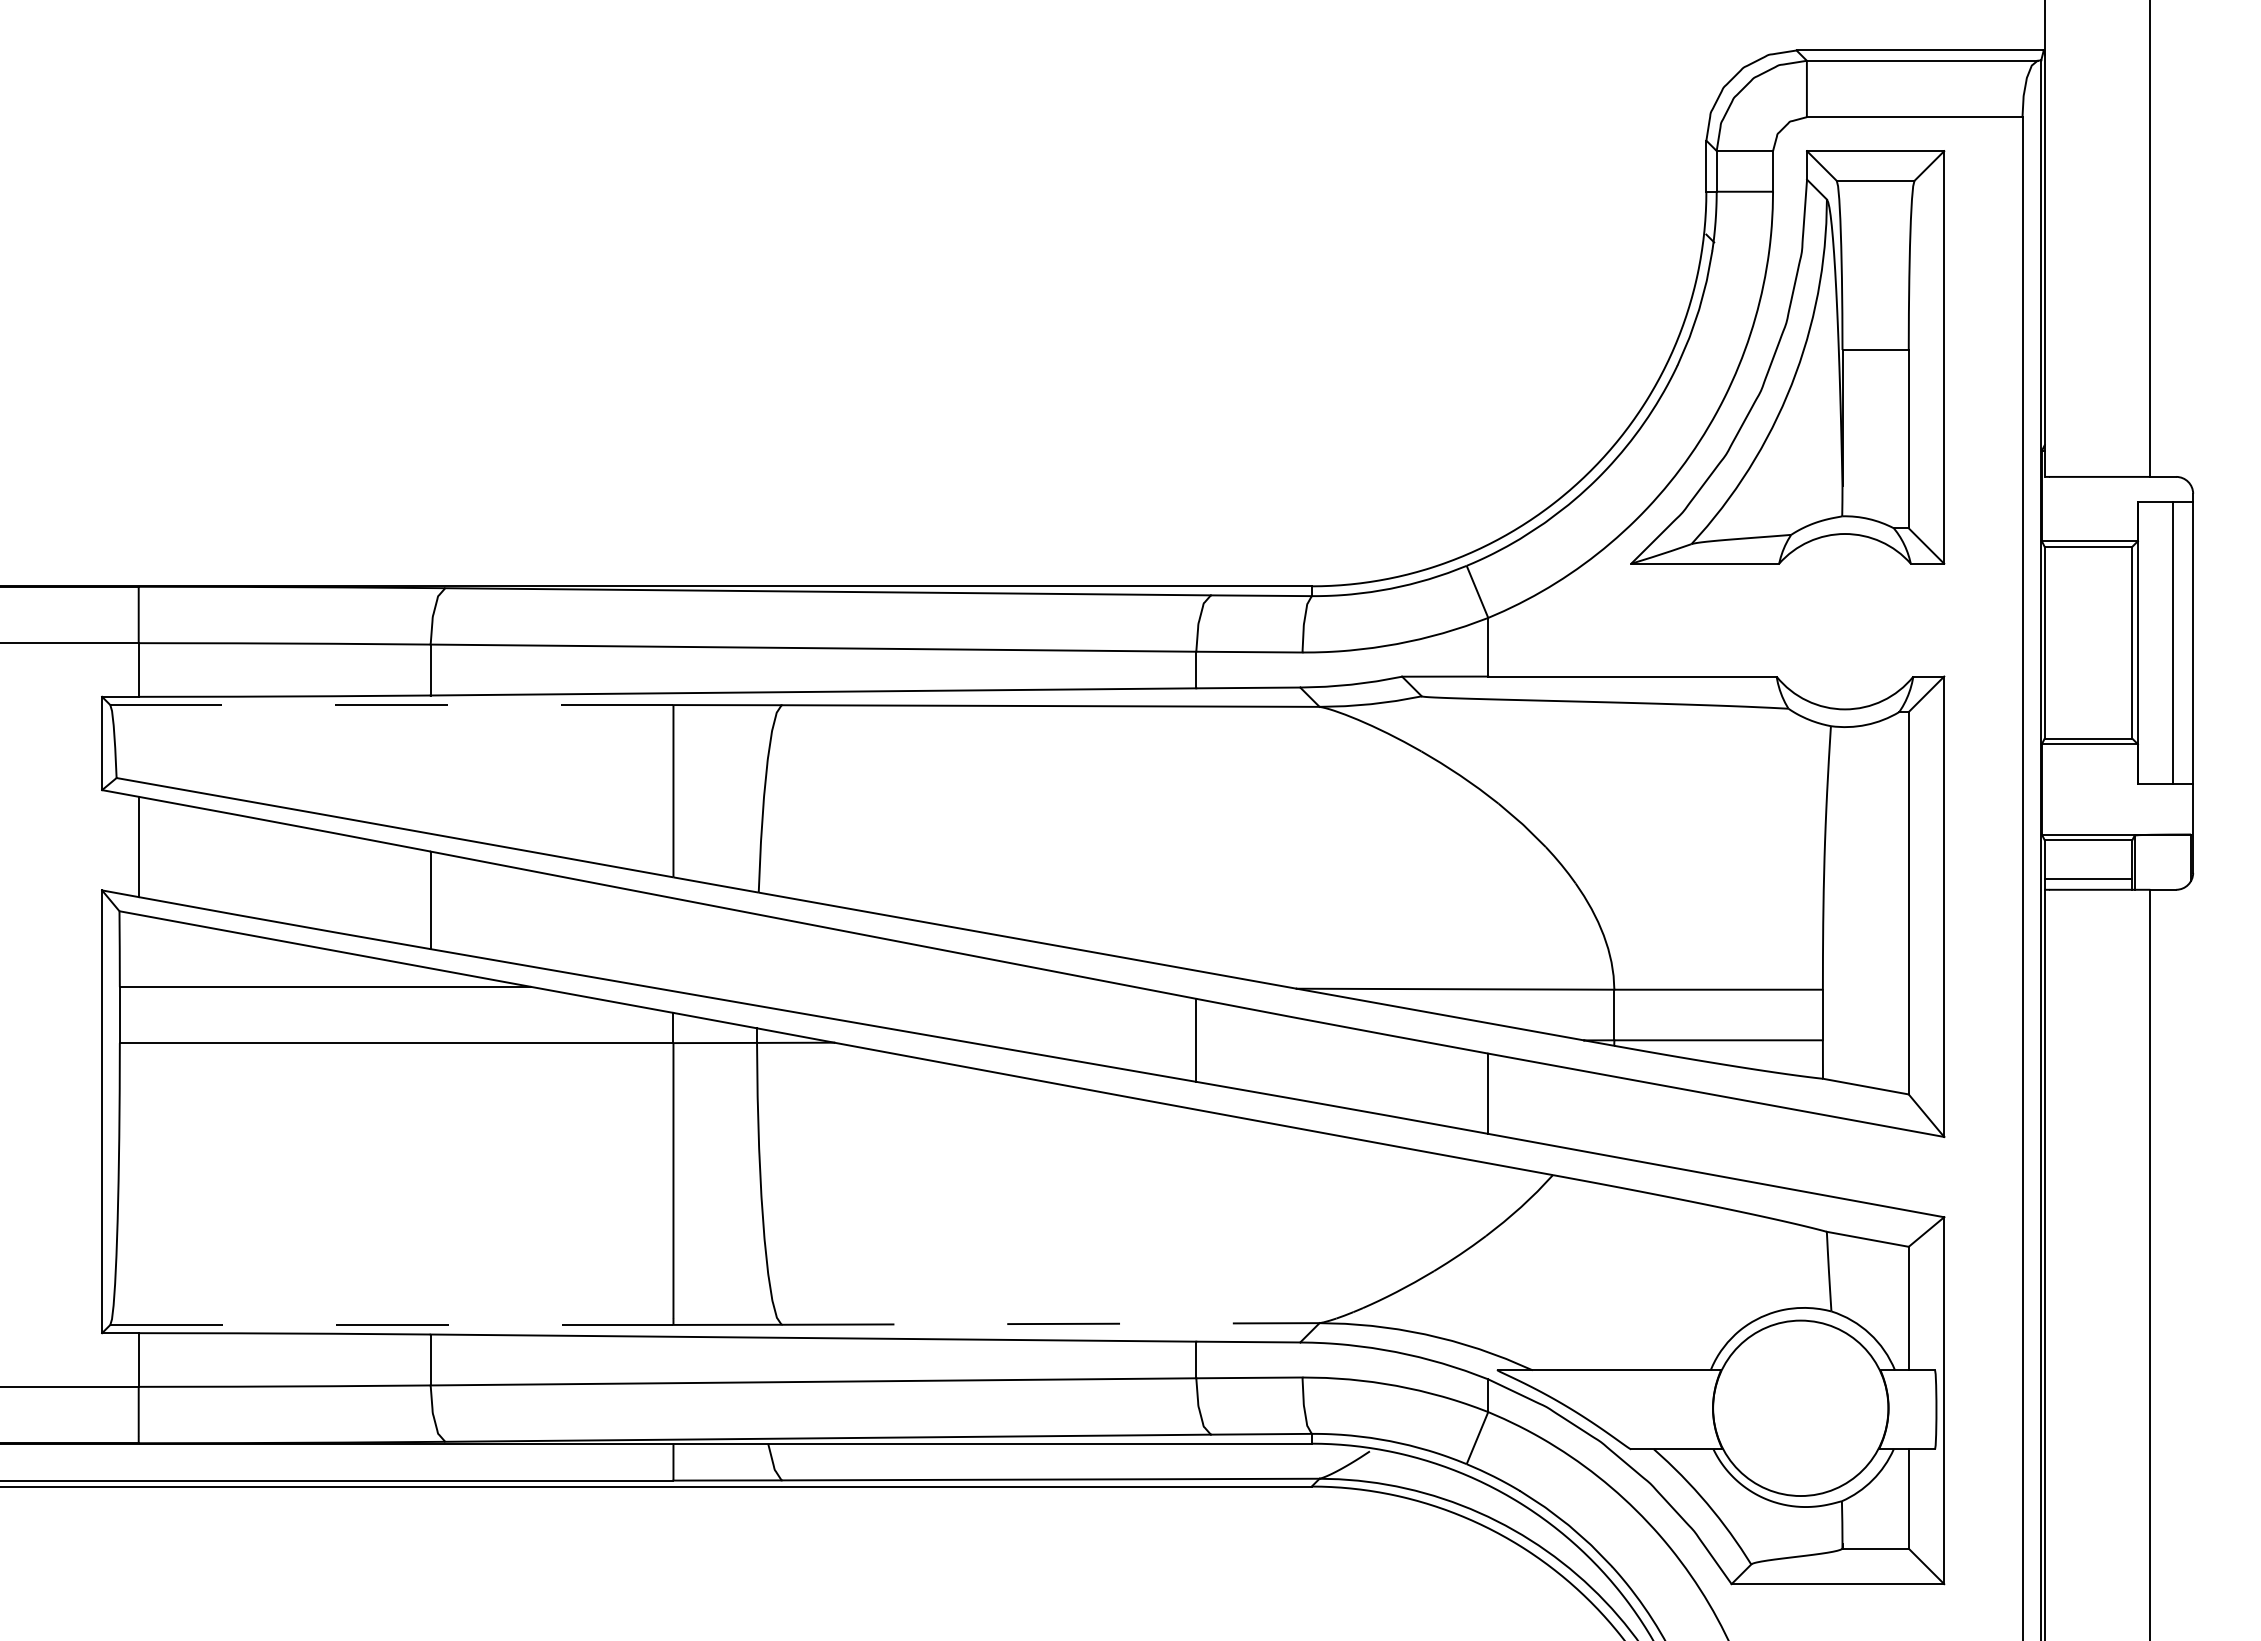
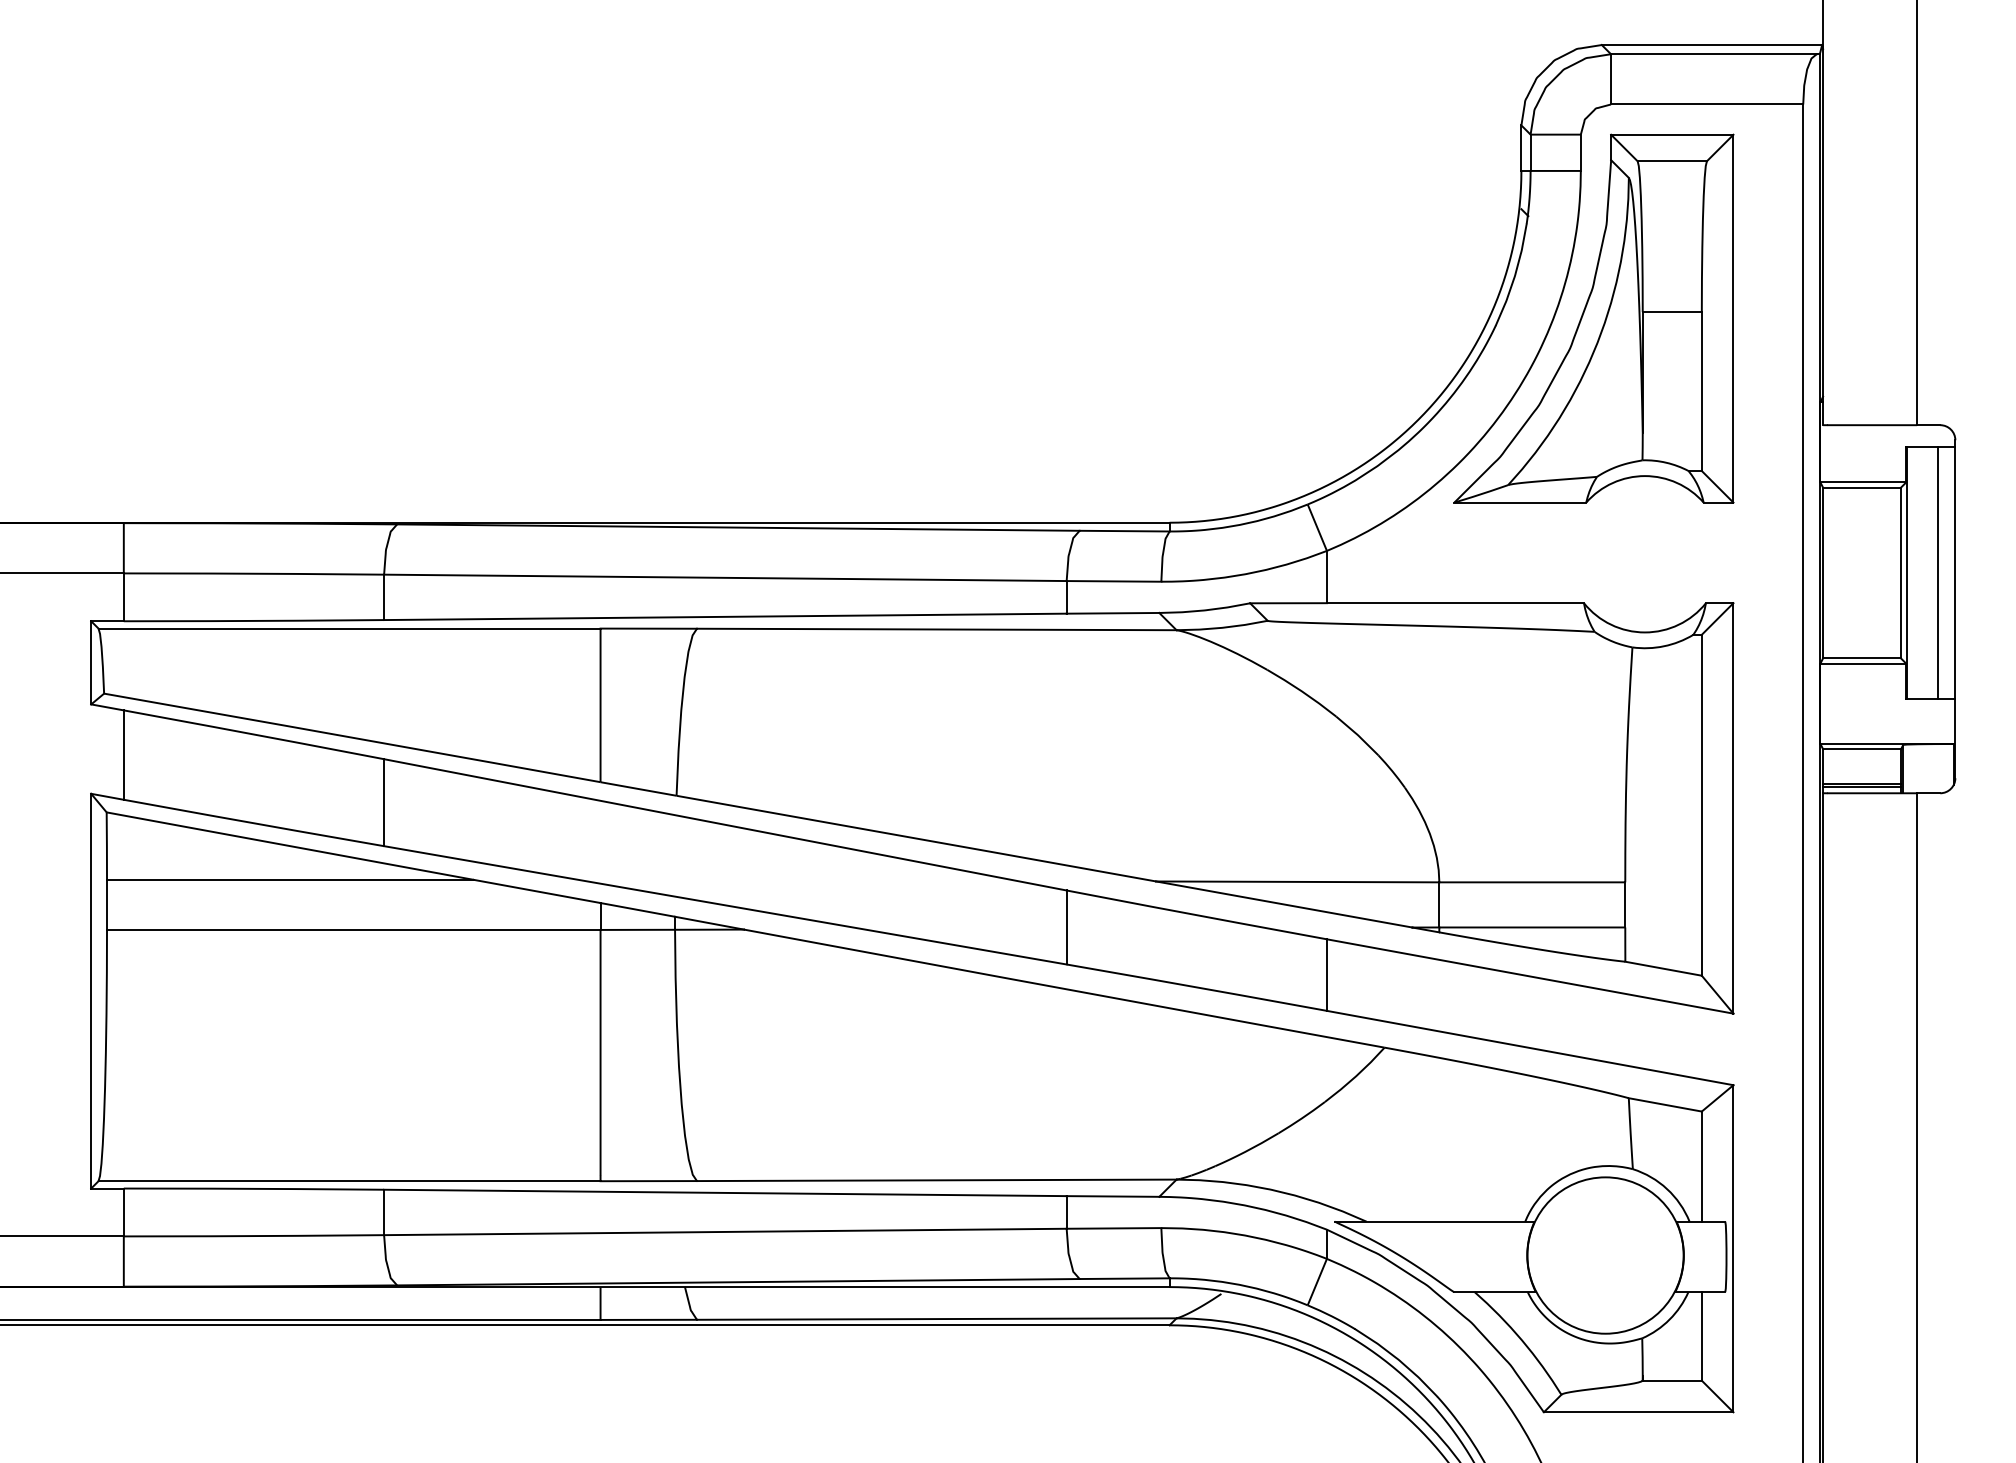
line: (391, 705) -> (349, 628), dashed -> solid
line: (2088, 883) -> (1862, 787), added
line: (1050, 1323) -> (936, 1179), dashed -> solid
line: (391, 1324) -> (349, 1180), dashed -> solid

